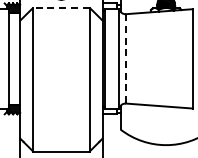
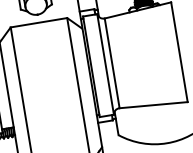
line: (60, 7) -> (37, 22), dashed -> solid
line: (125, 58) -> (111, 63), dashed -> solid

